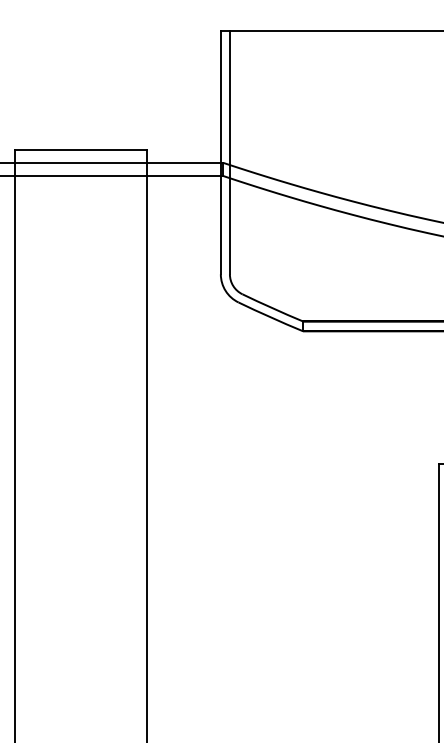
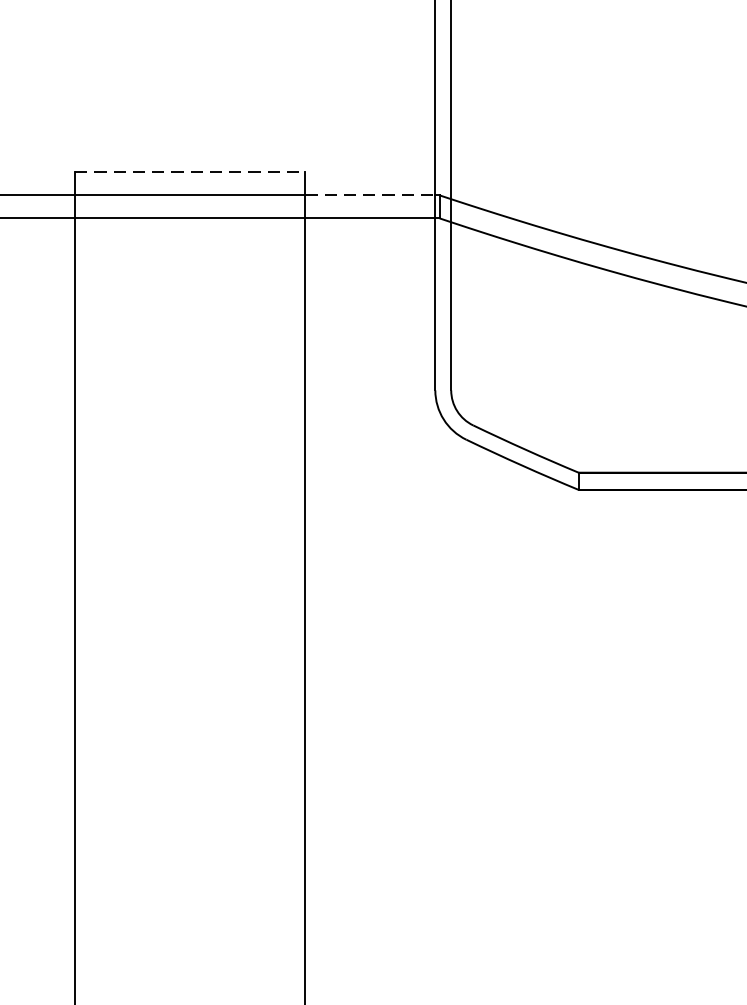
line: (80, 149) -> (189, 171), solid -> dashed
line: (184, 162) -> (371, 194), solid -> dashed

